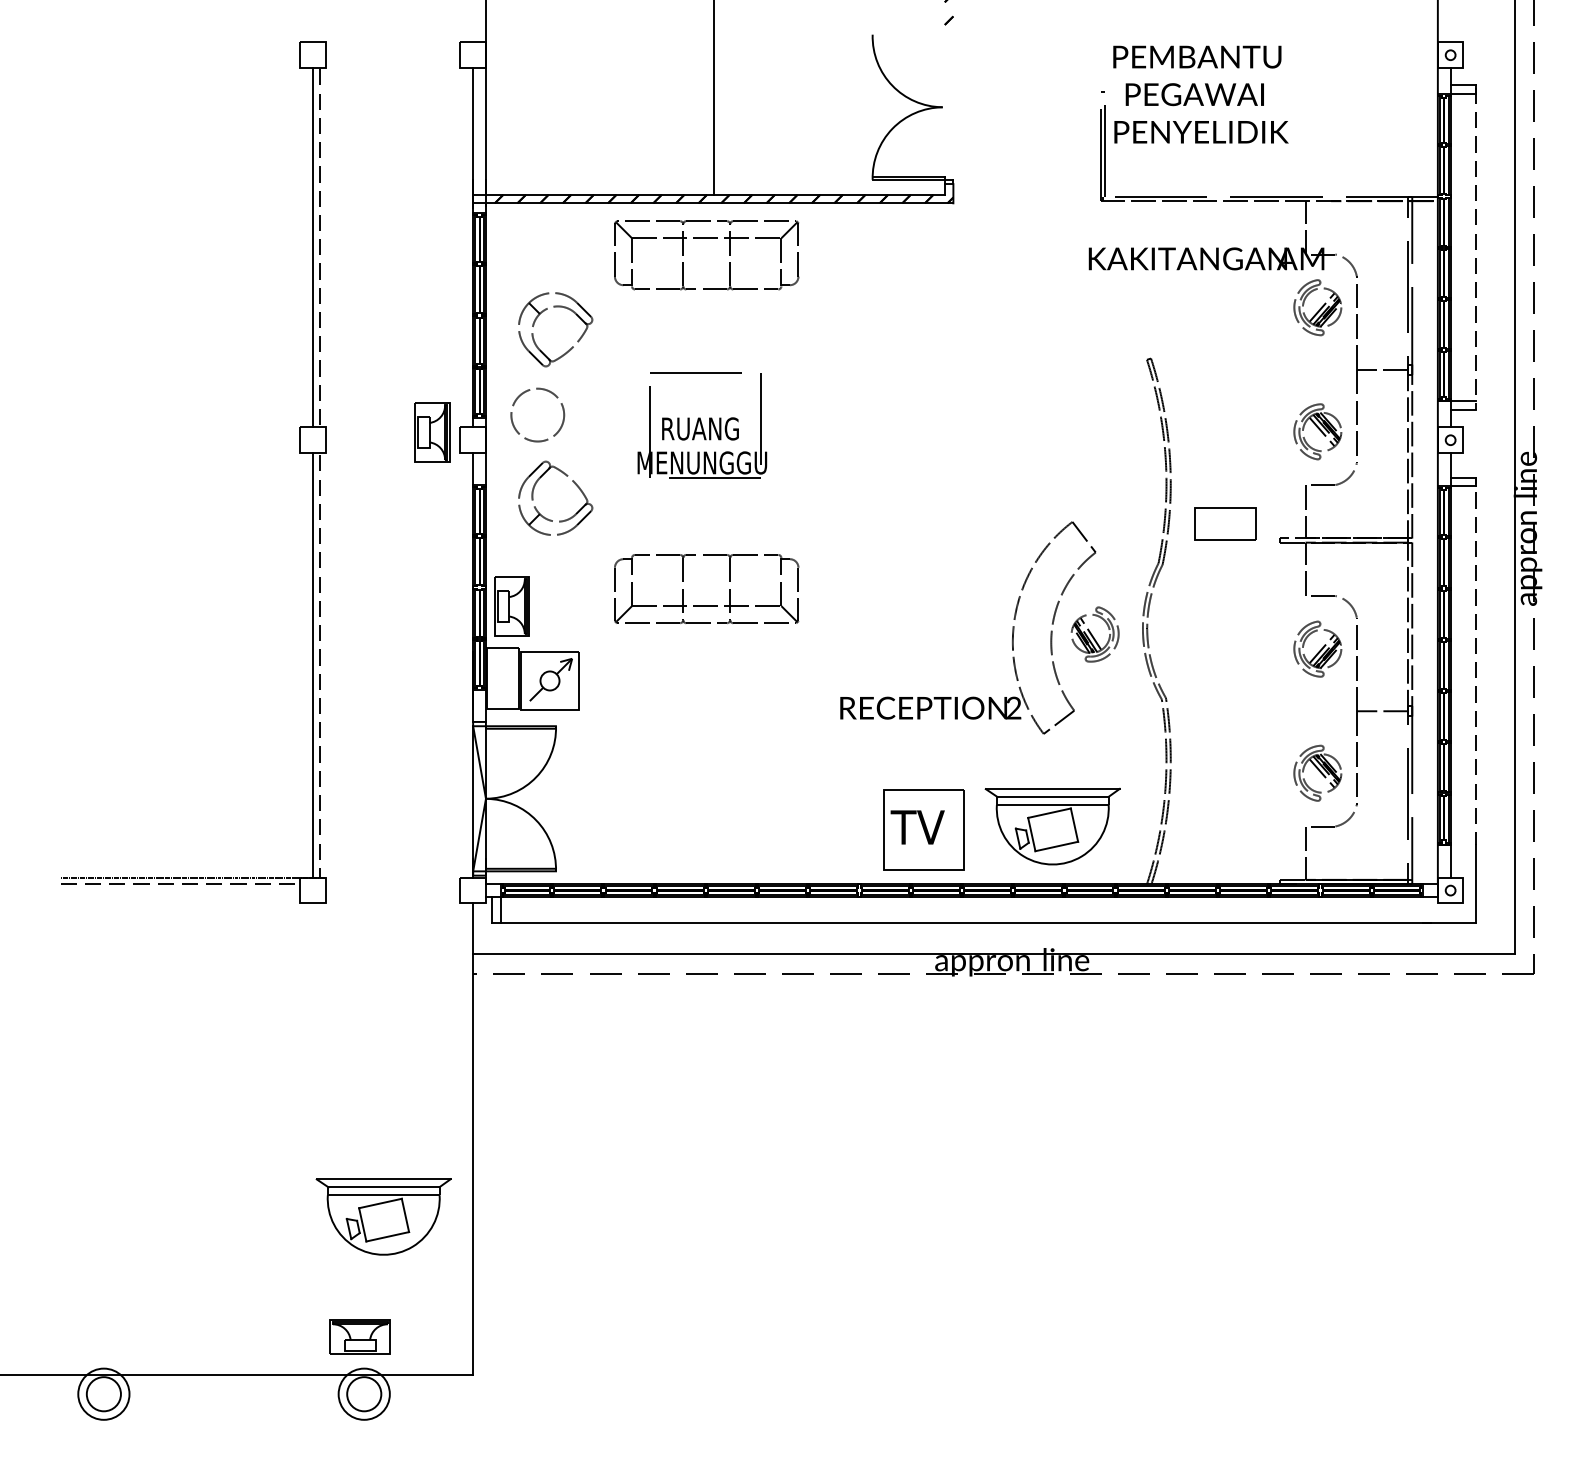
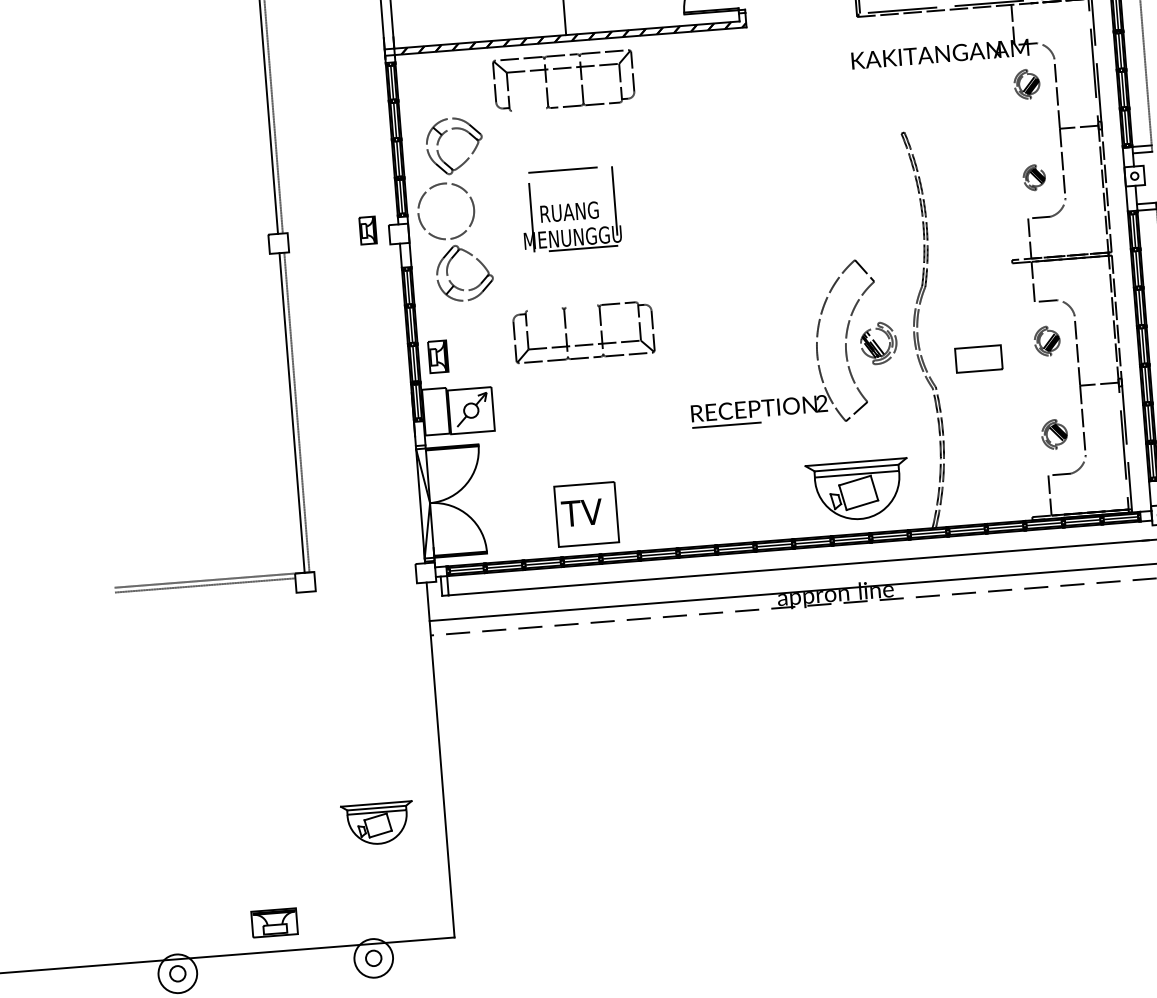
line: (657, 289) -> (528, 109), removed
part: (1317, 307) -> (1026, 84), size x0.7
circle: (537, 414) -> (446, 210), size x1.4
part: (1317, 431) -> (1034, 177), size x0.6
part: (432, 432) -> (368, 230), size x0.6
part: (1225, 523) -> (978, 359), moved
line: (657, 554) -> (544, 309), removed
line: (706, 554) -> (581, 306), removed
part: (511, 606) -> (437, 356), size x0.7
part: (1317, 648) -> (1046, 340), size x0.7
line: (885, 726) -> (726, 425), added
part: (1317, 772) -> (1054, 434), size x0.7
part: (923, 829) -> (586, 514), moved
part: (383, 1216) -> (377, 823), size x0.7
part: (359, 1336) -> (274, 922), moved
circle: (103, 1394) -> (177, 974), size x0.6
circle: (364, 1394) -> (373, 958), size x0.6

